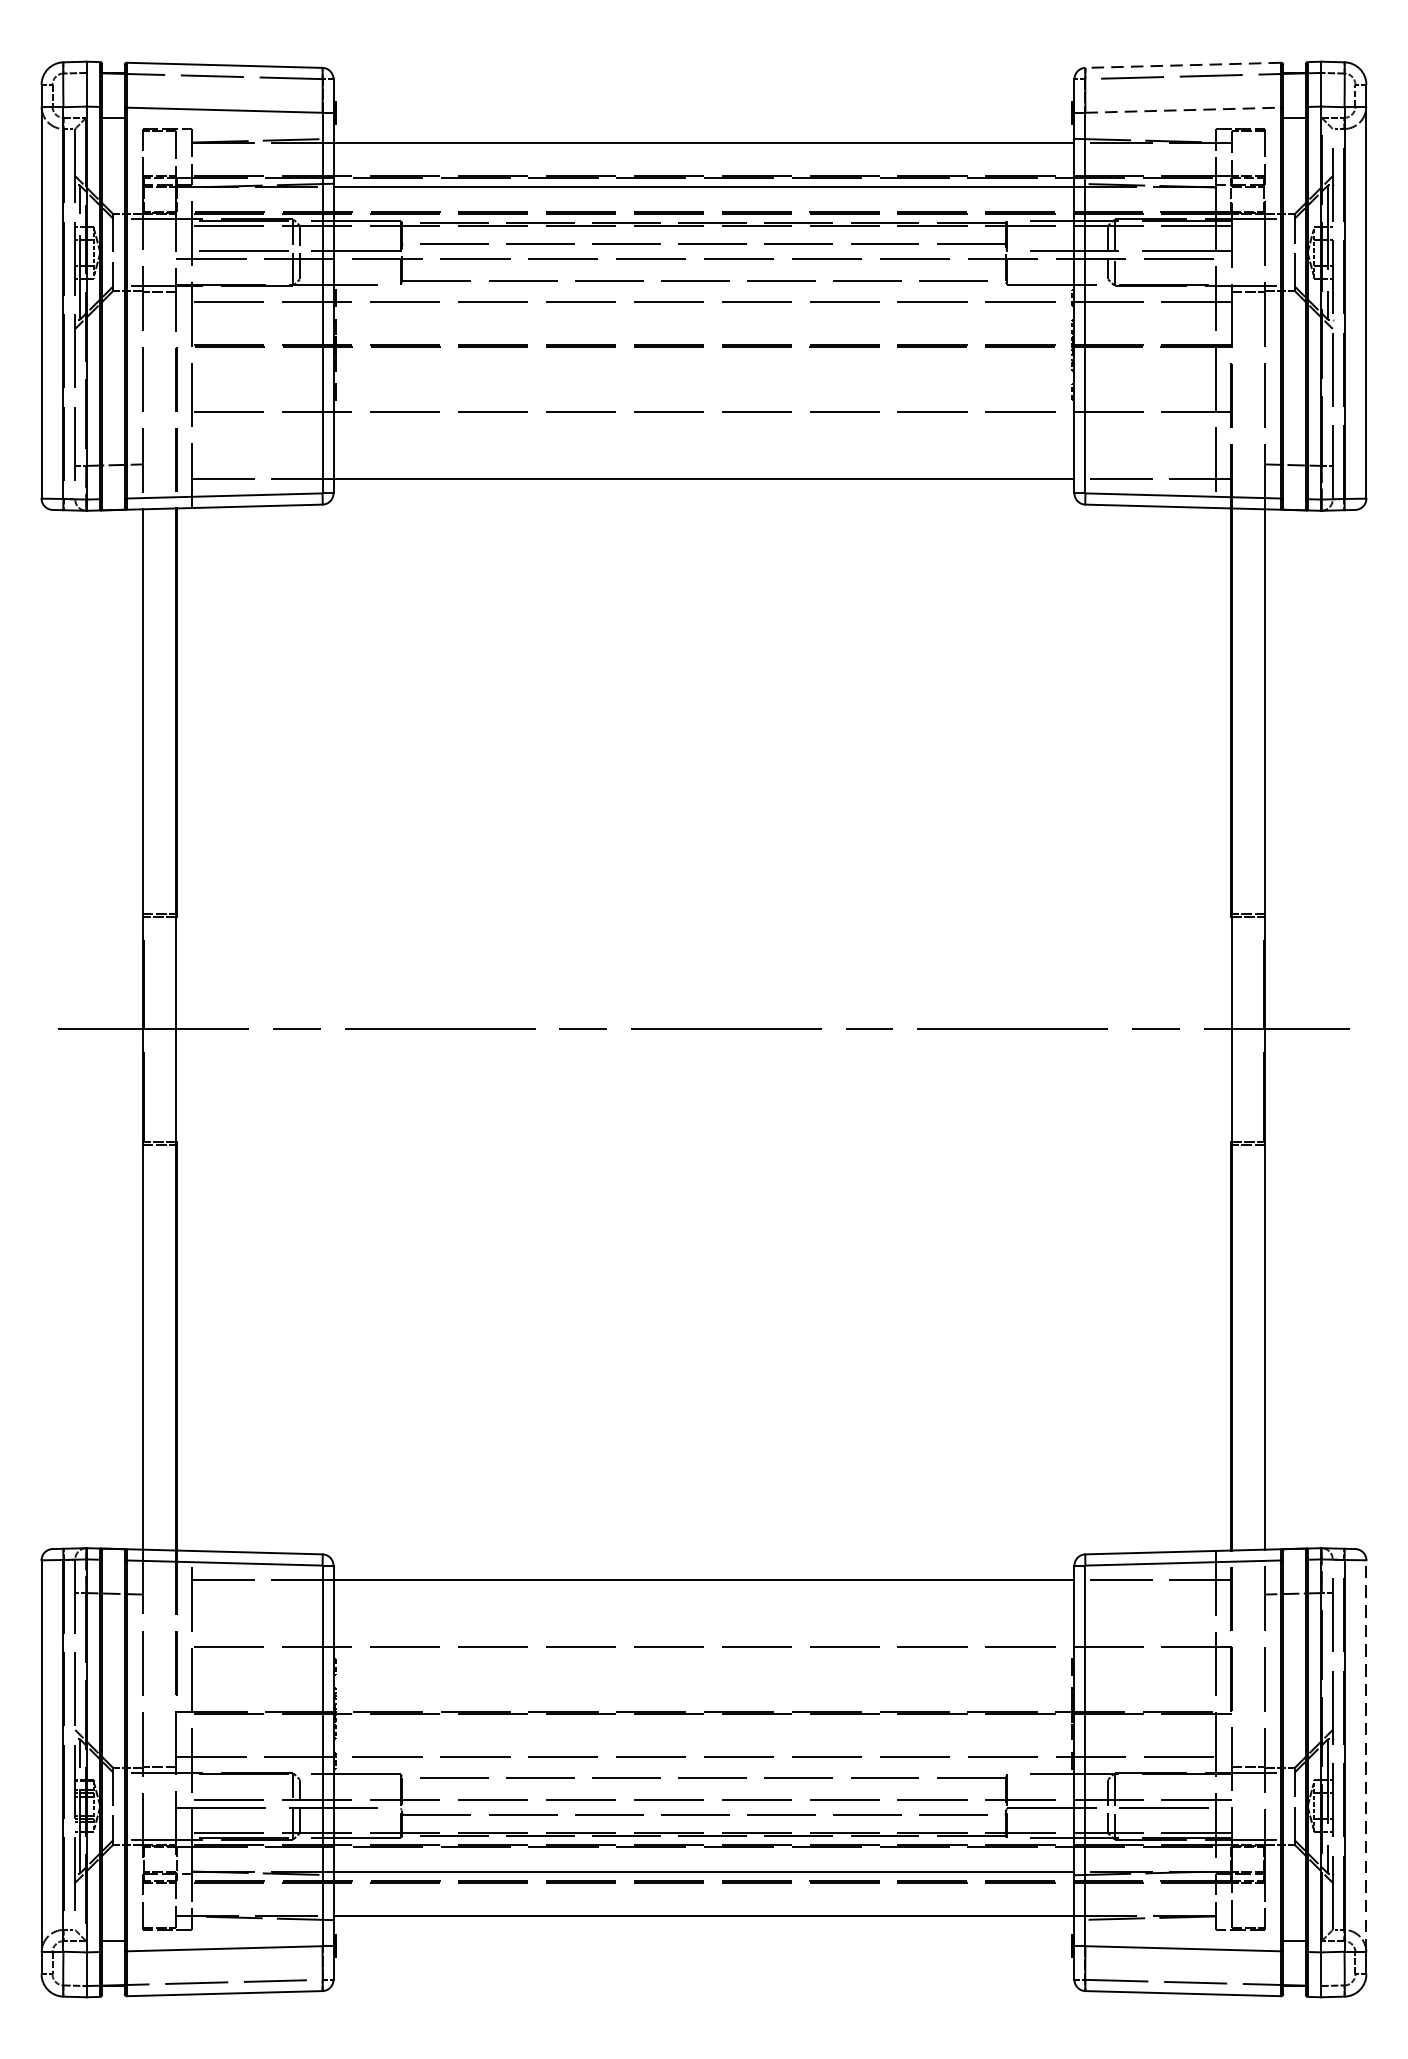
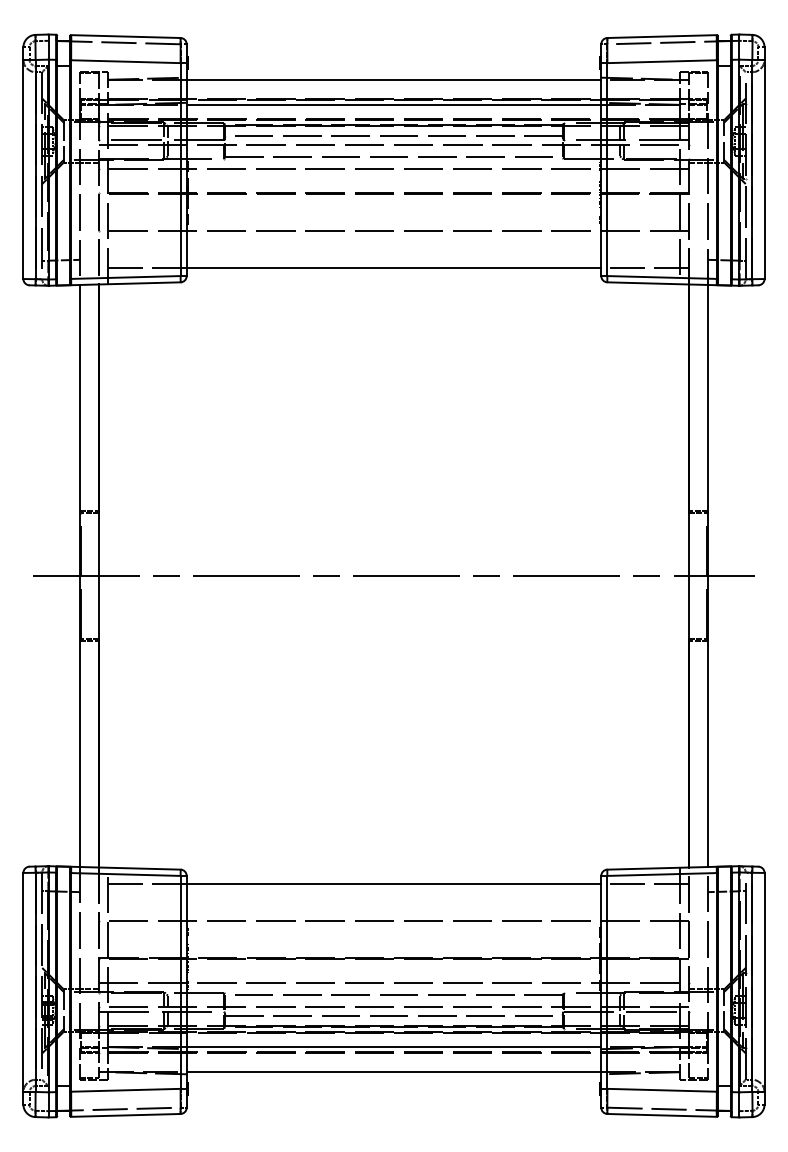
line: (1183, 65) -> (662, 36), dashed -> solid
line: (1183, 109) -> (662, 61), dashed -> solid
line: (1366, 1756) -> (764, 982), dashed -> solid

